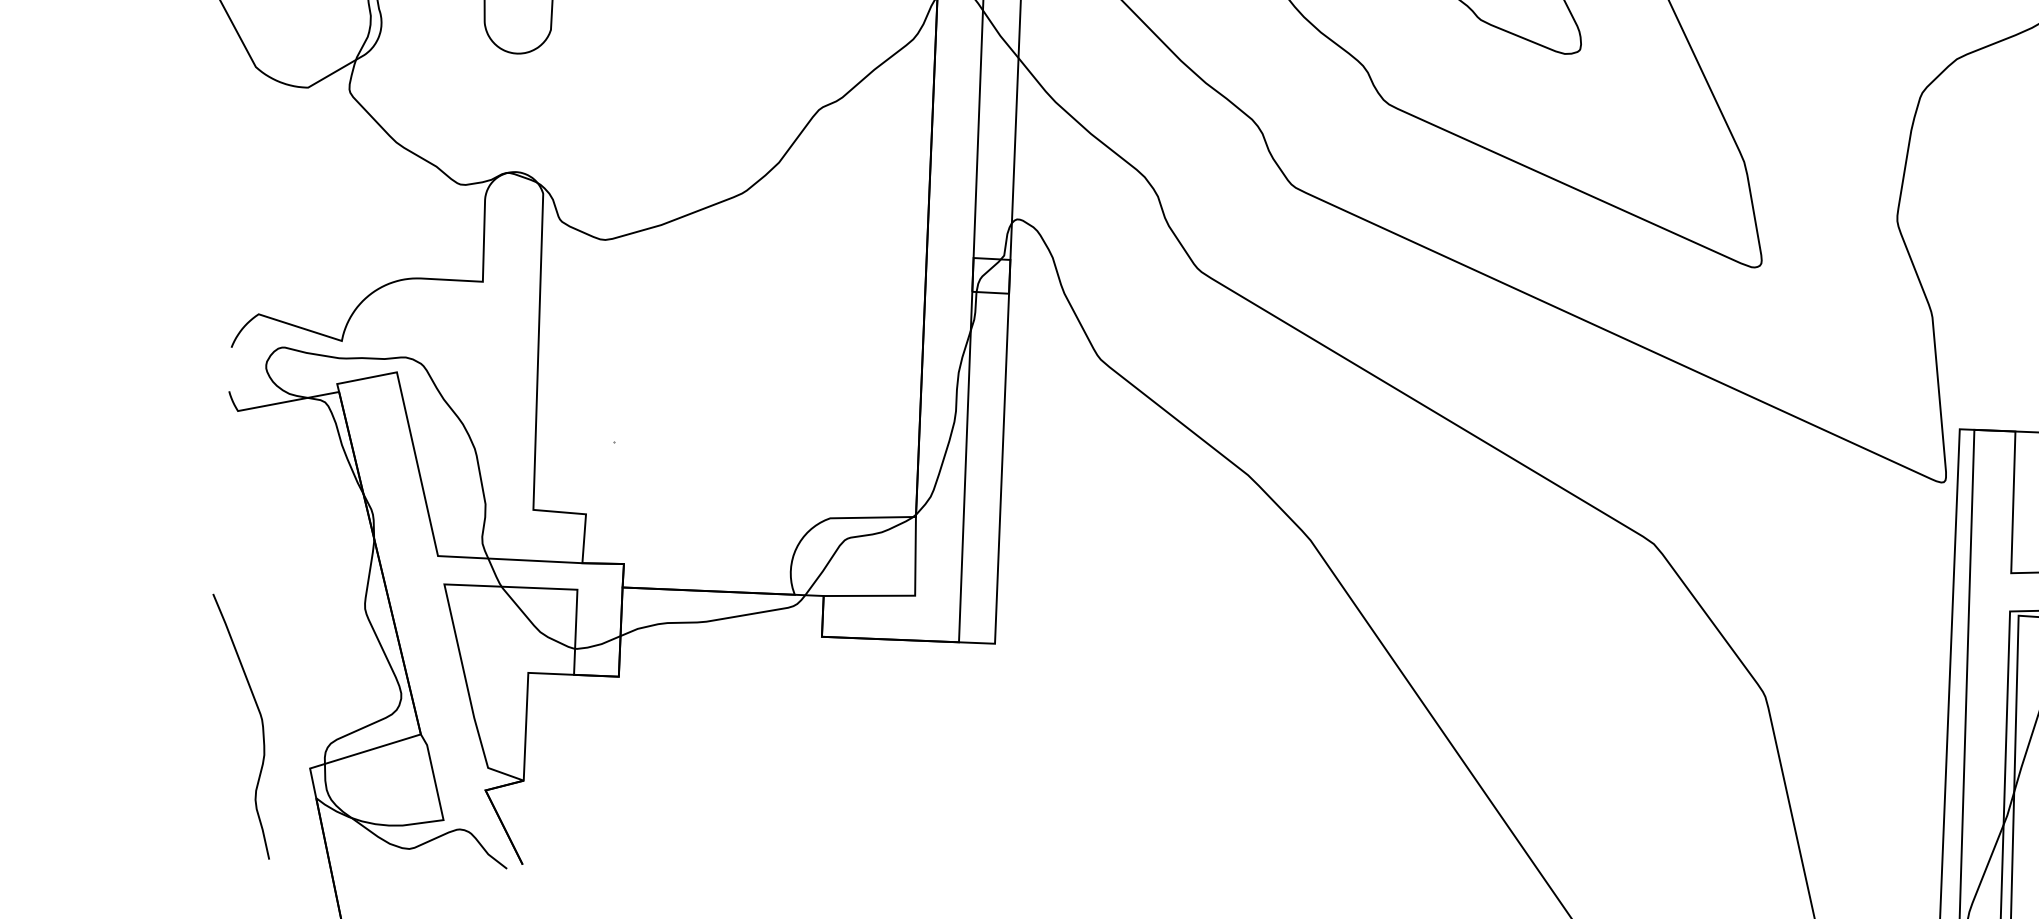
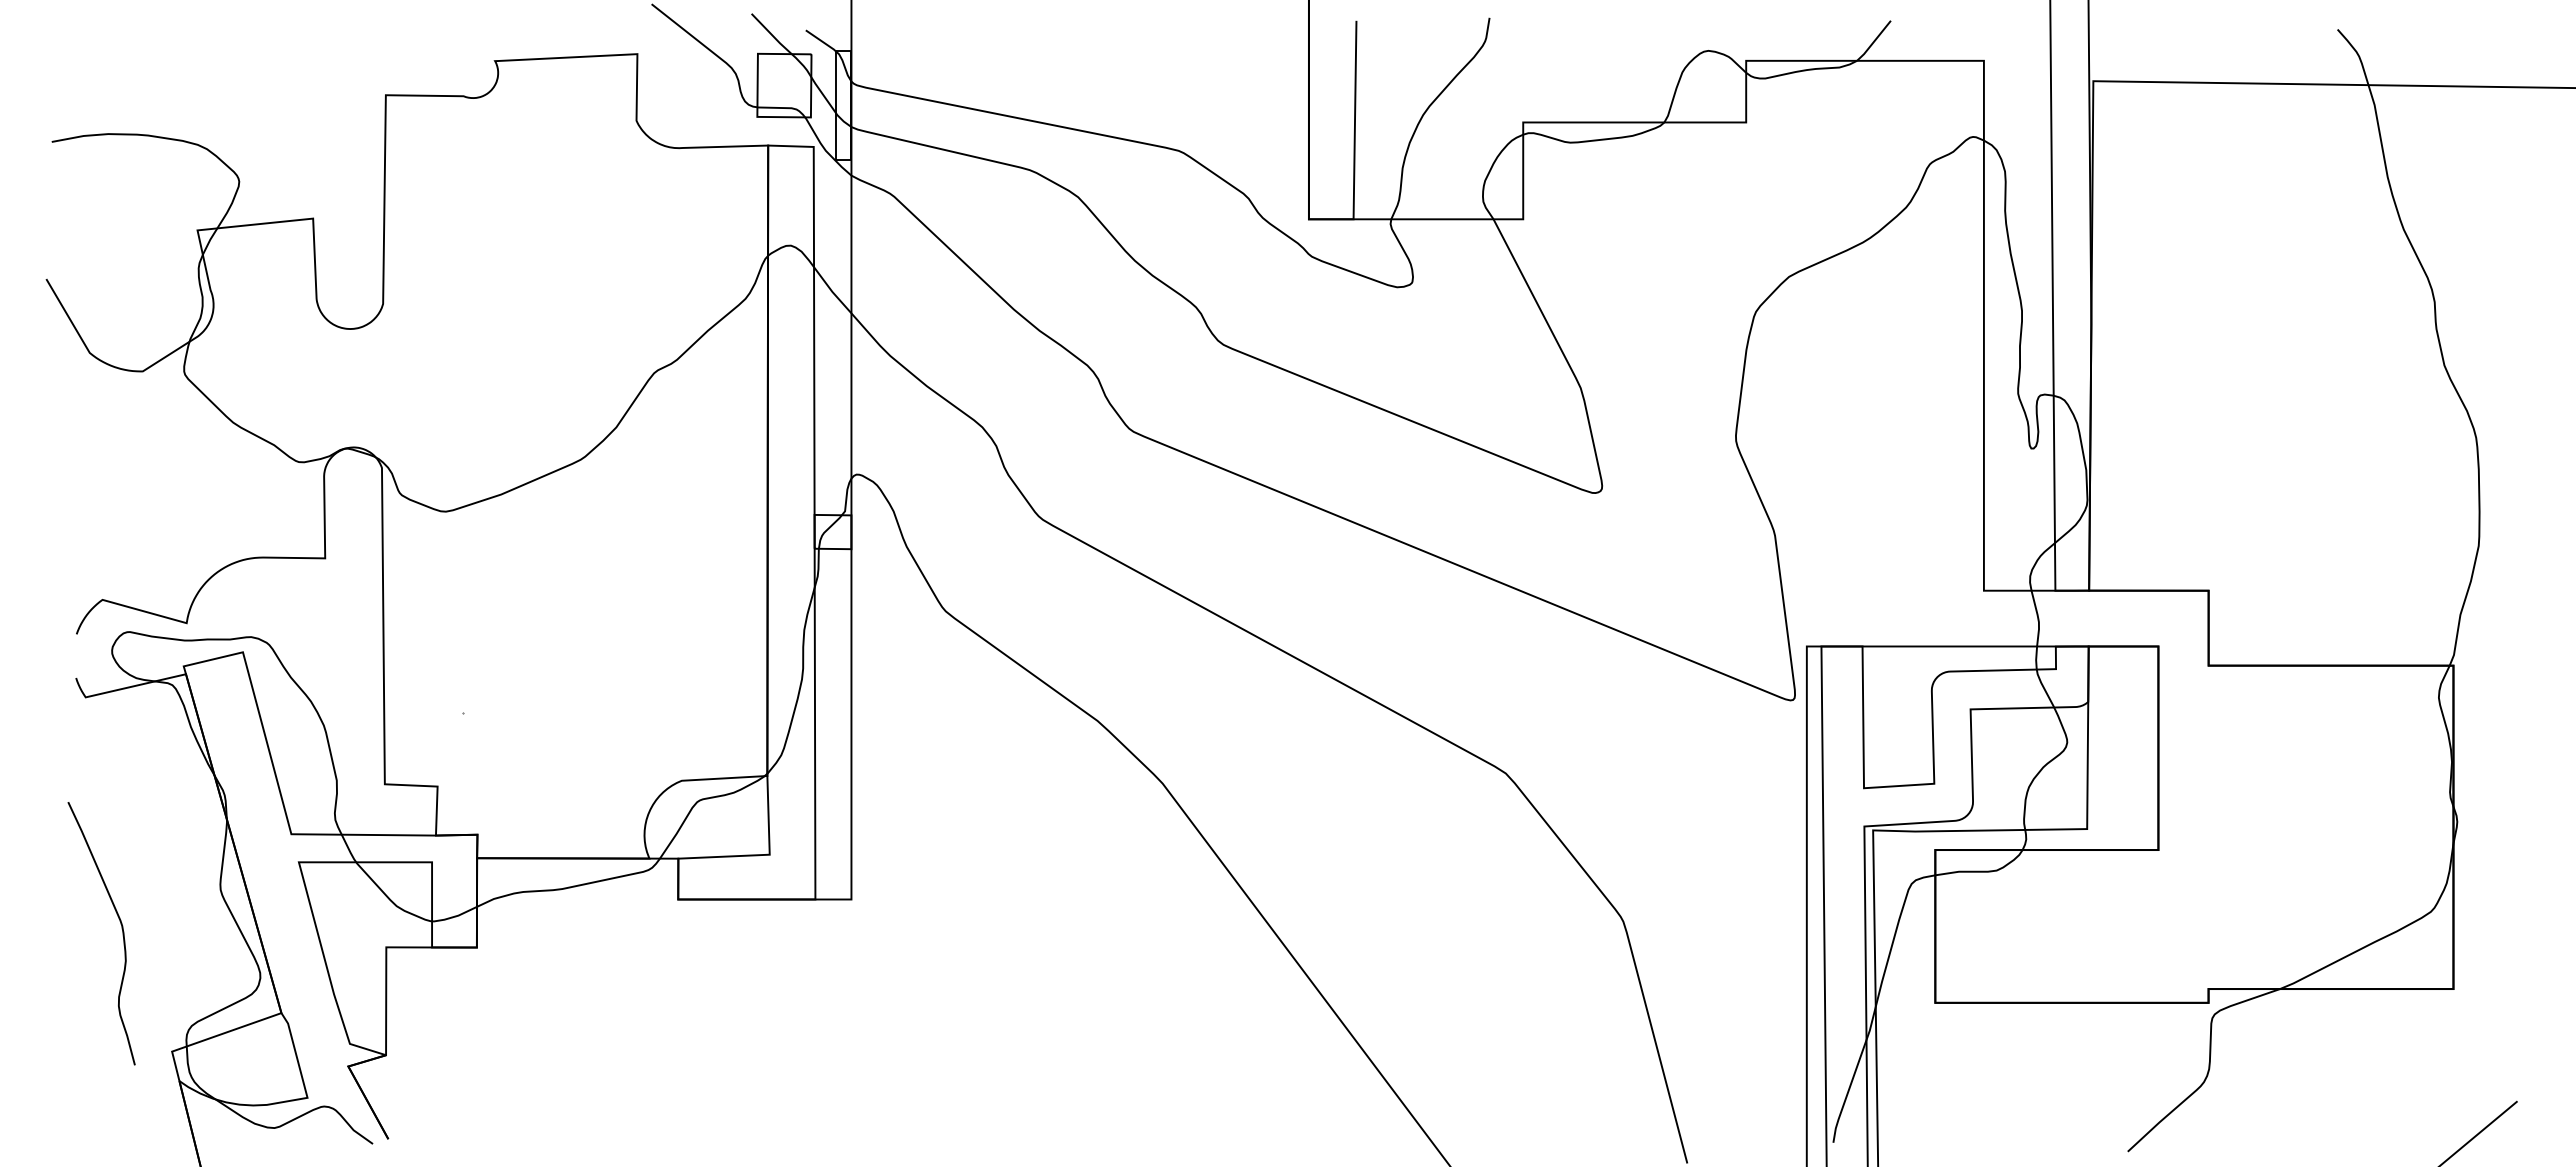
curve: (261, 723) -> (121, 929), moved

